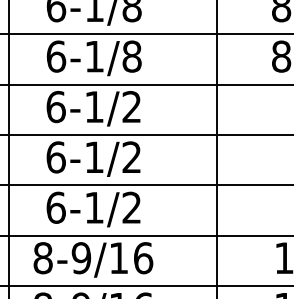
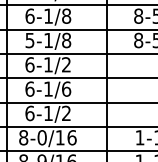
text: (55, 56) -> (29, 40), 6-1/8 -> 5-1/8
text: (131, 156) -> (66, 88), 6-1/2 -> 6-1/6
text: (80, 257) -> (41, 137), 8-9/16 -> 8-0/16

